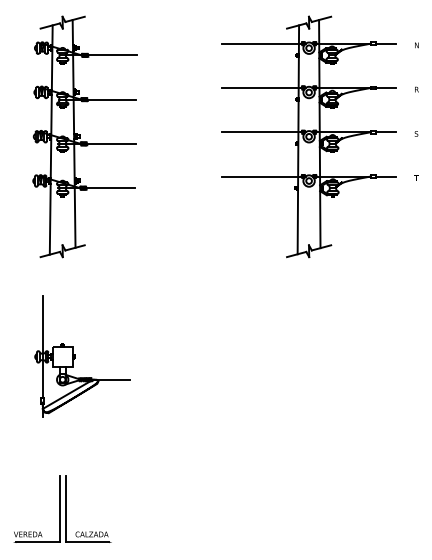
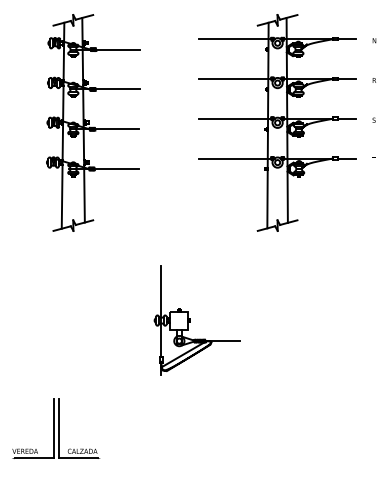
part: (84, 136) -> (92, 122), moved
part: (75, 356) -> (190, 320), moved
part: (62, 508) -> (56, 428), moved

